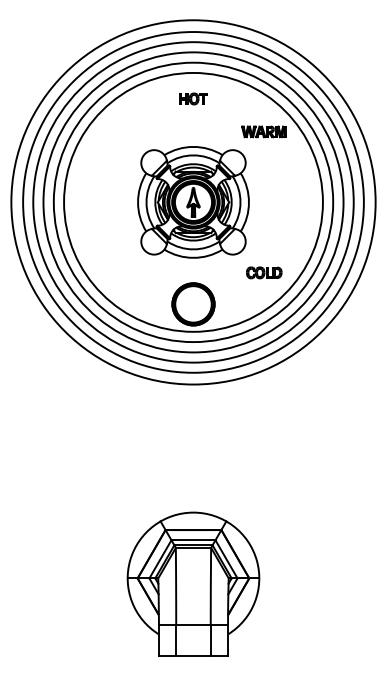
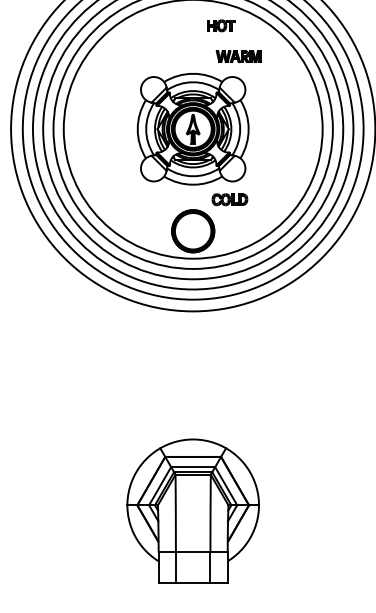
part: (193, 98) -> (221, 25), moved
part: (263, 131) -> (238, 56), moved
part: (264, 272) -> (230, 199), moved

